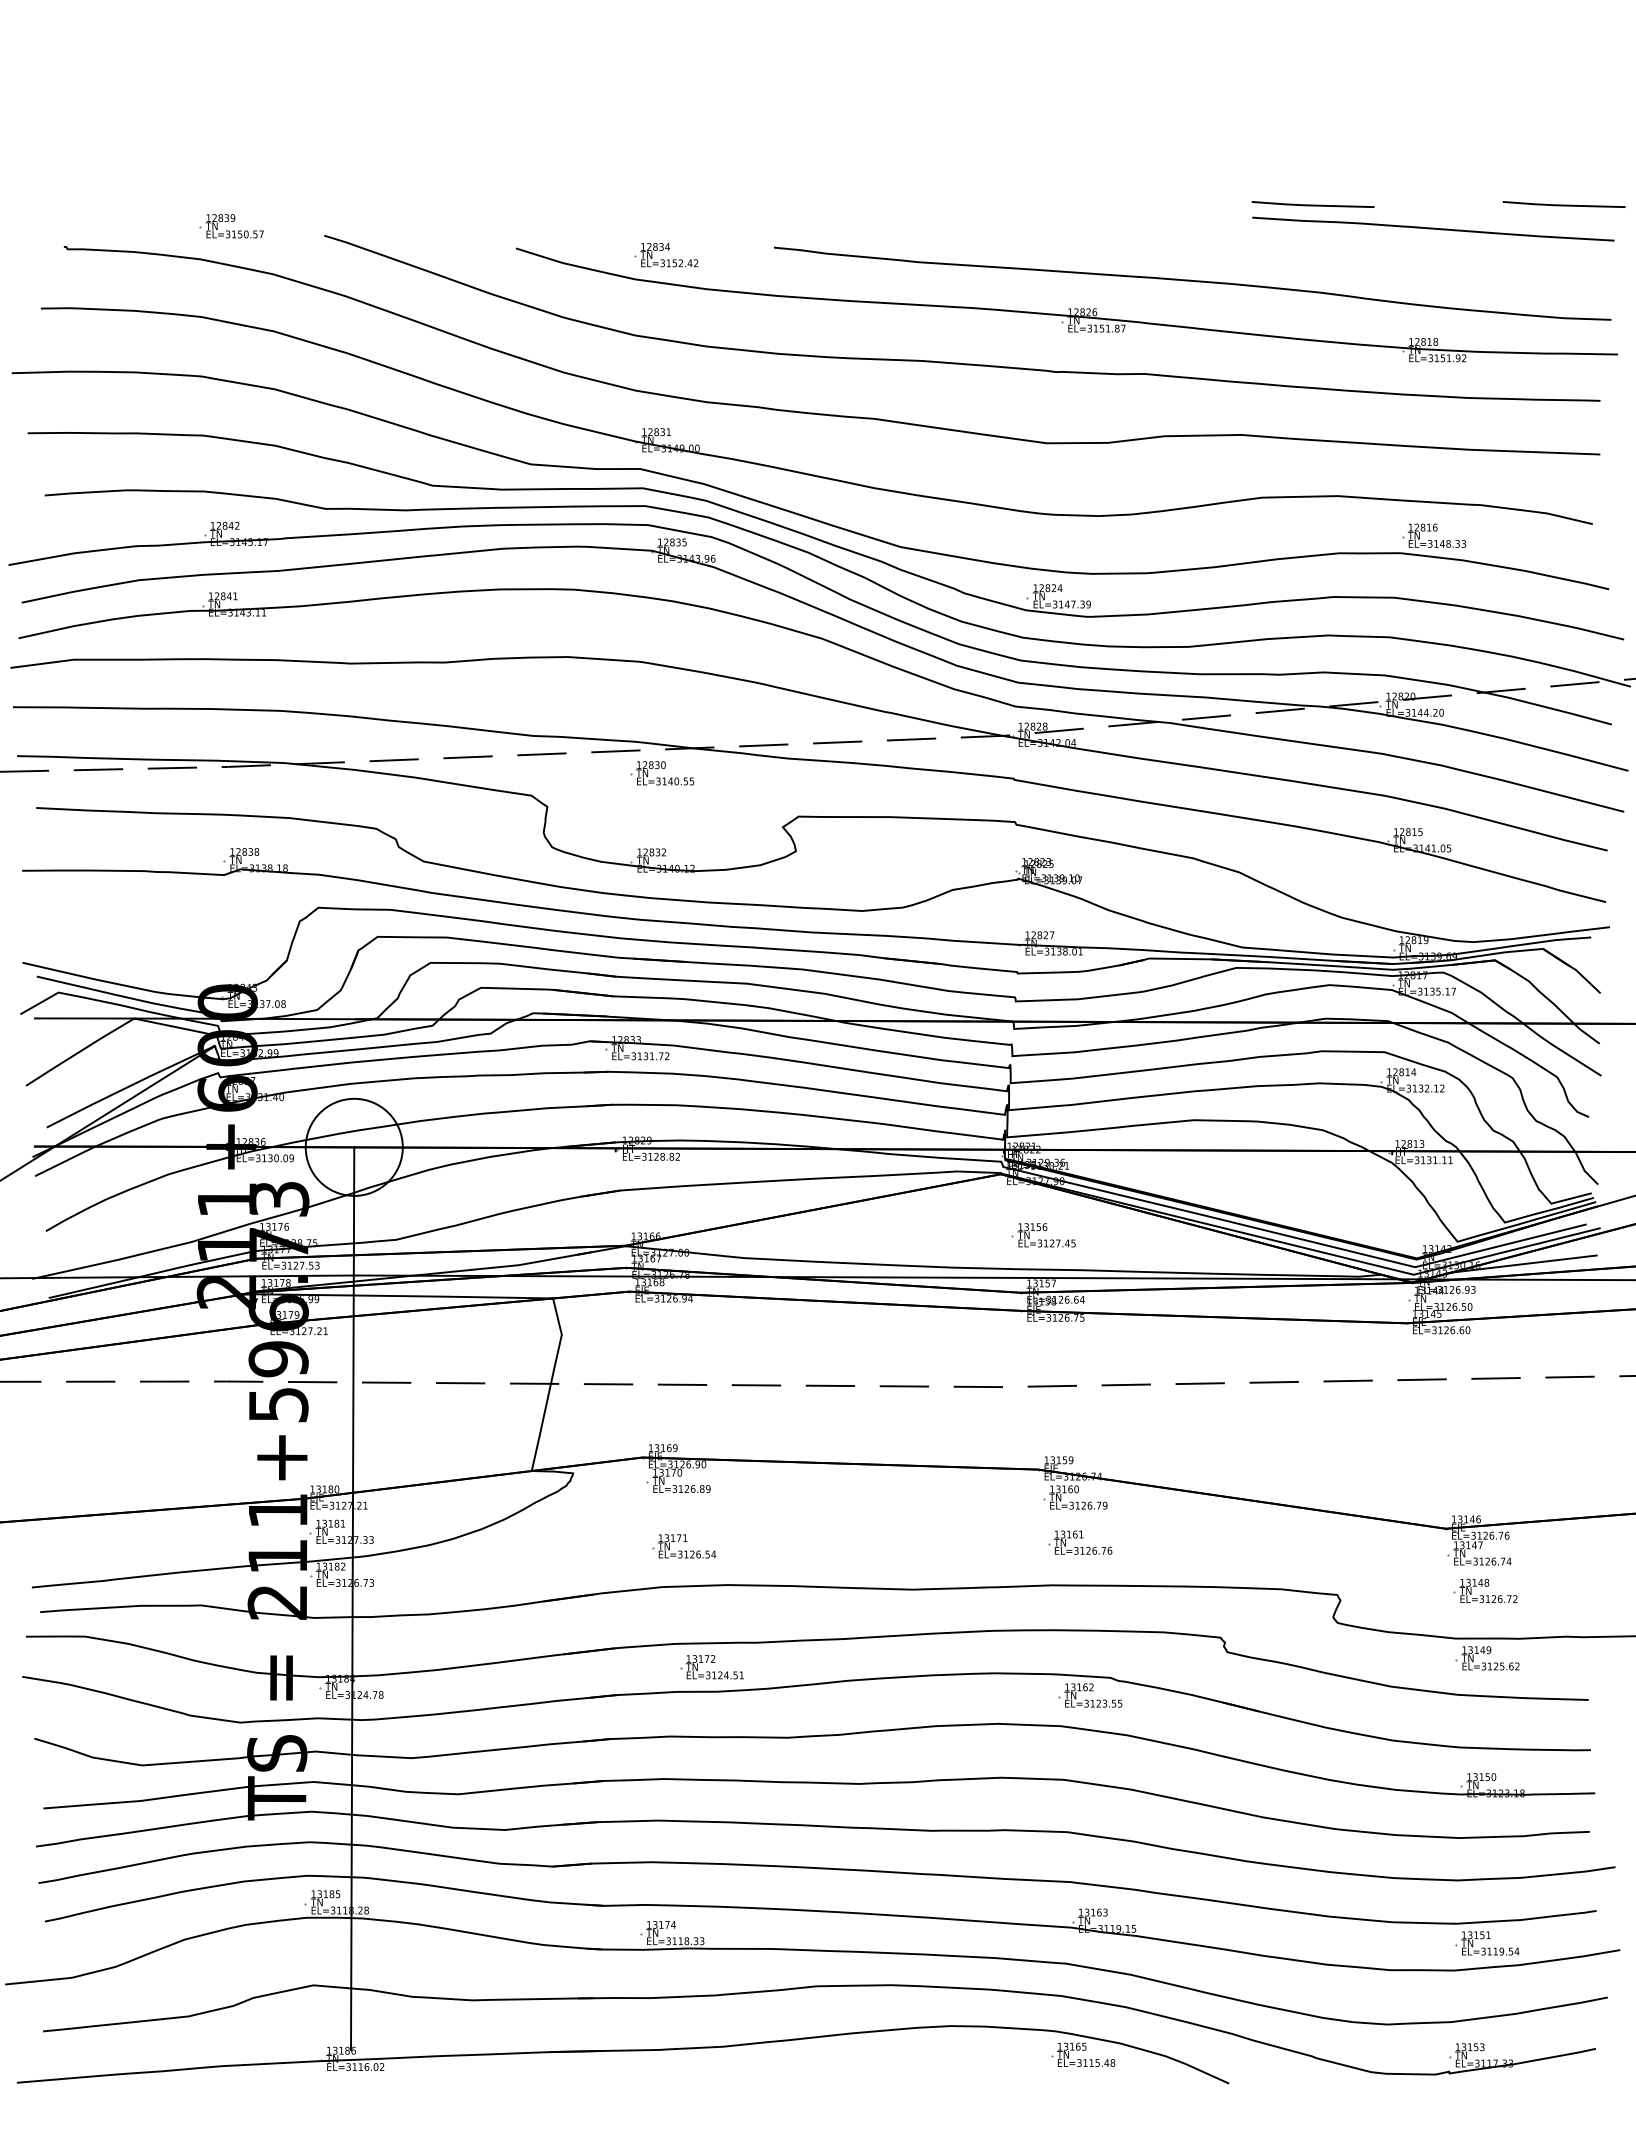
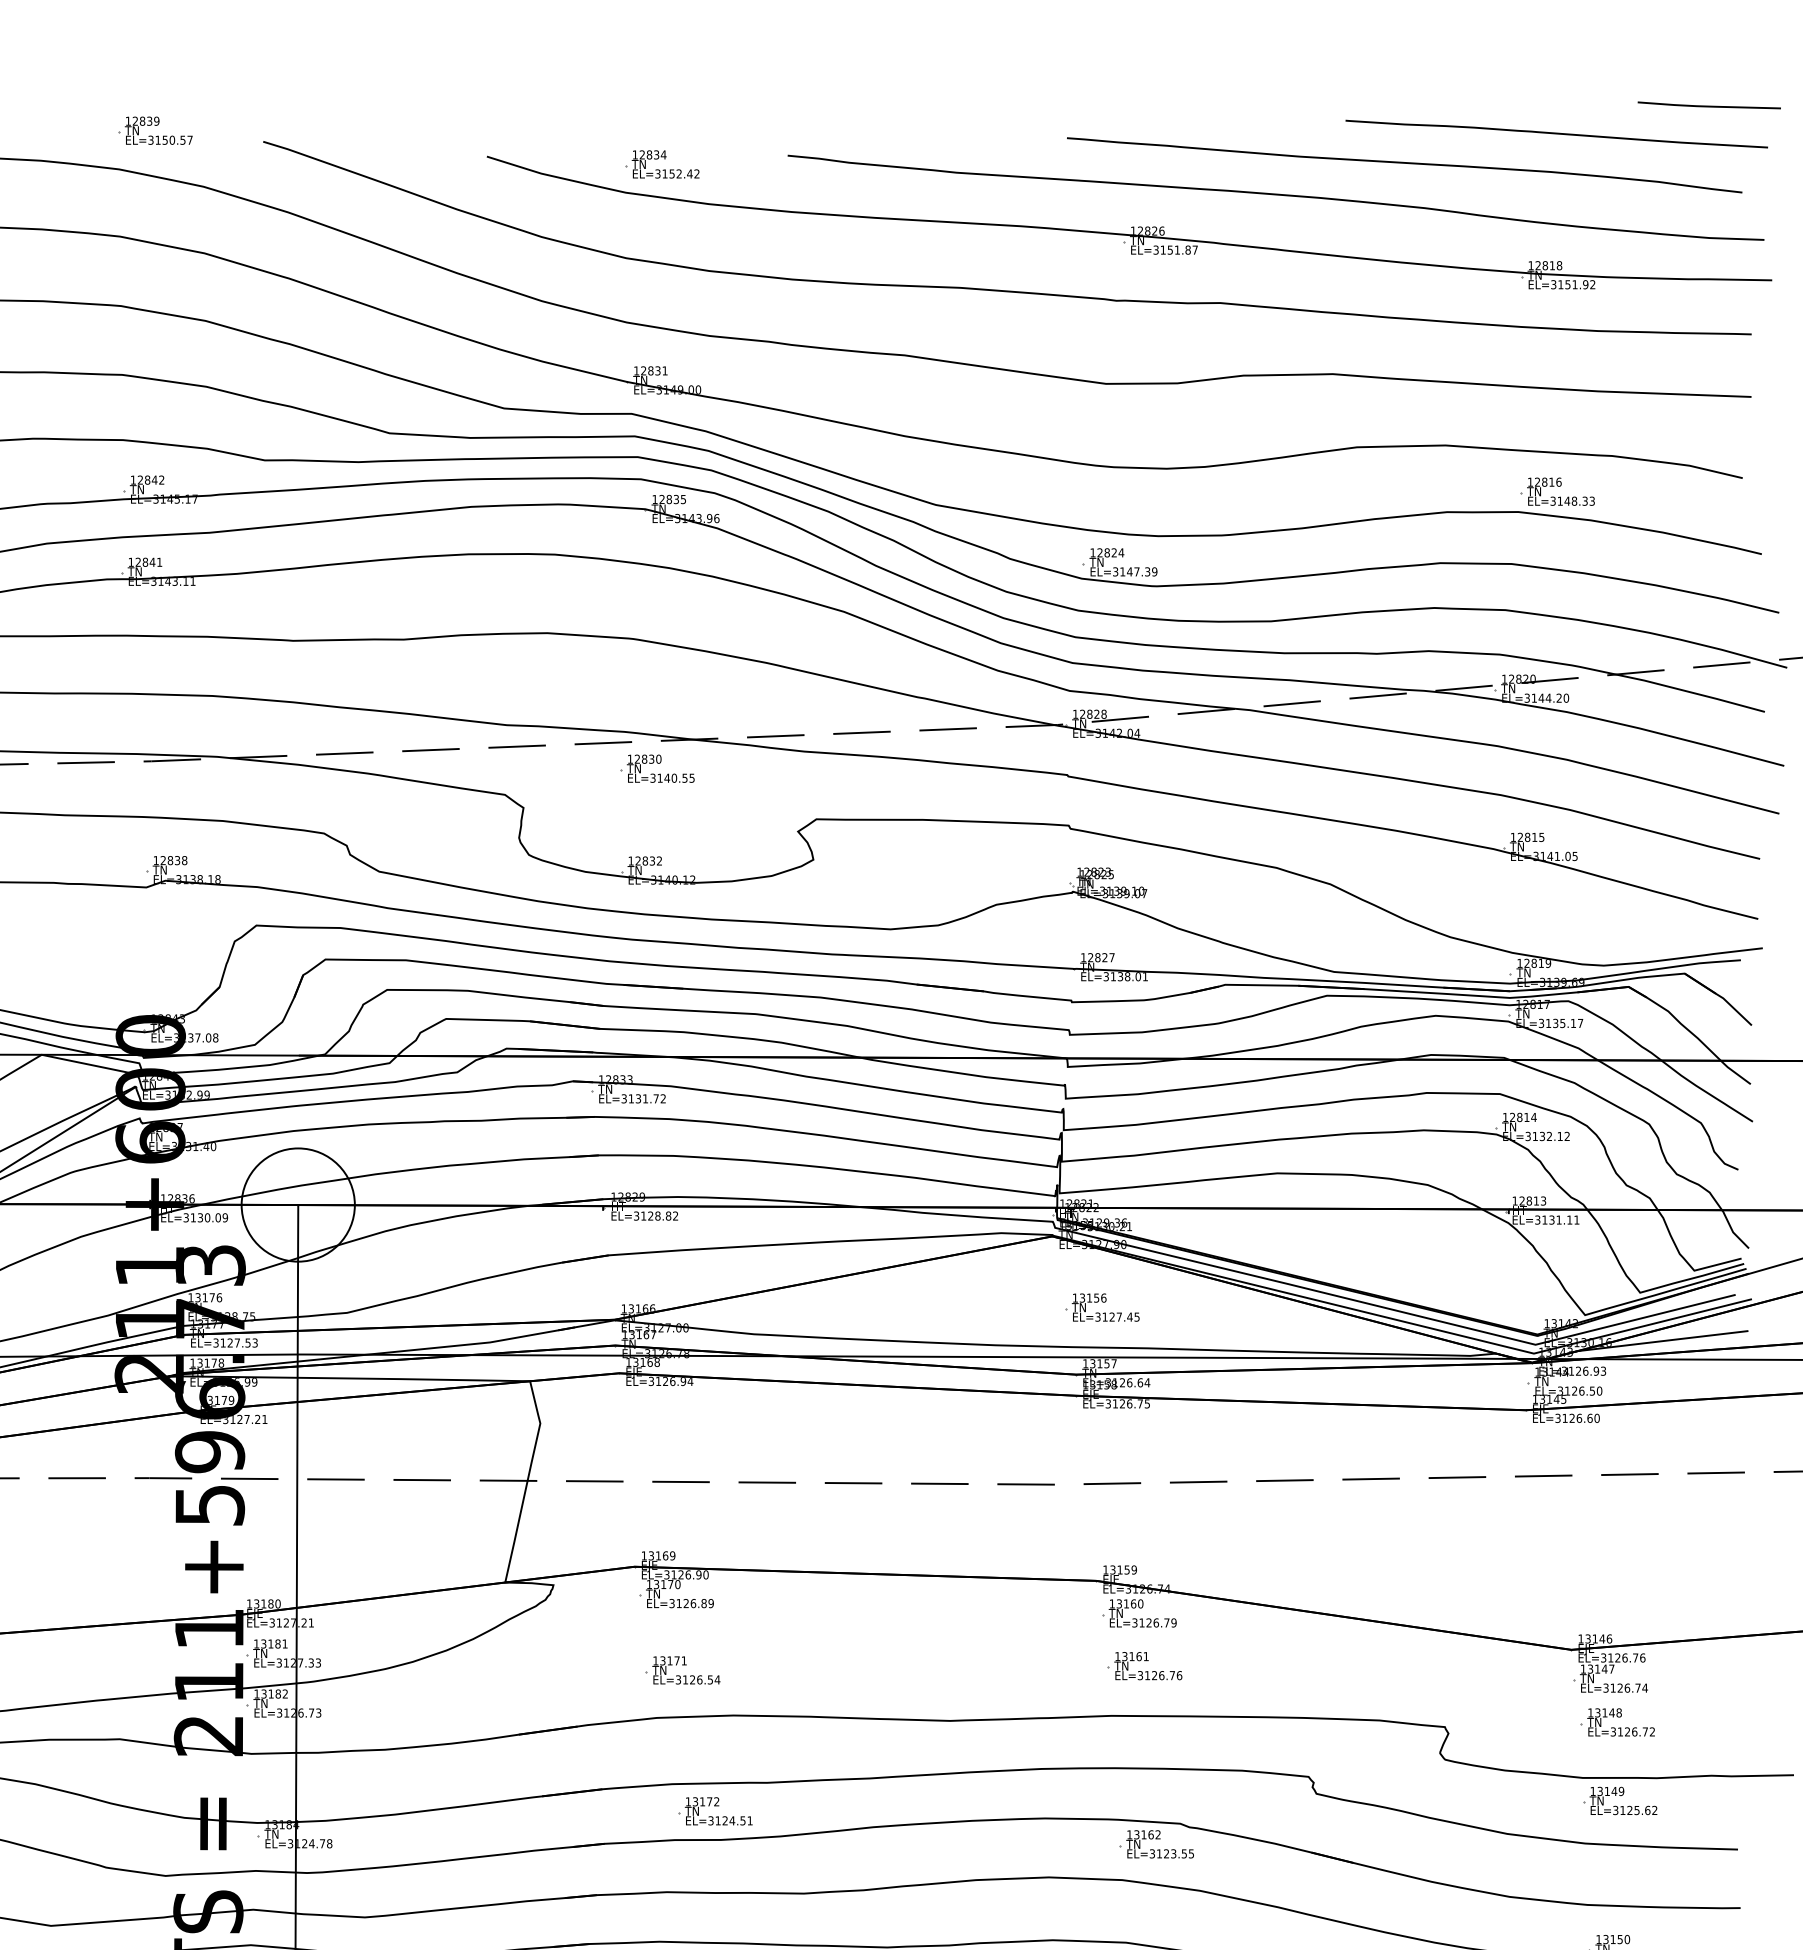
line: (1312, 204) -> (1415, 105), removed
curve: (1302, 254) -> (1404, 163), added

